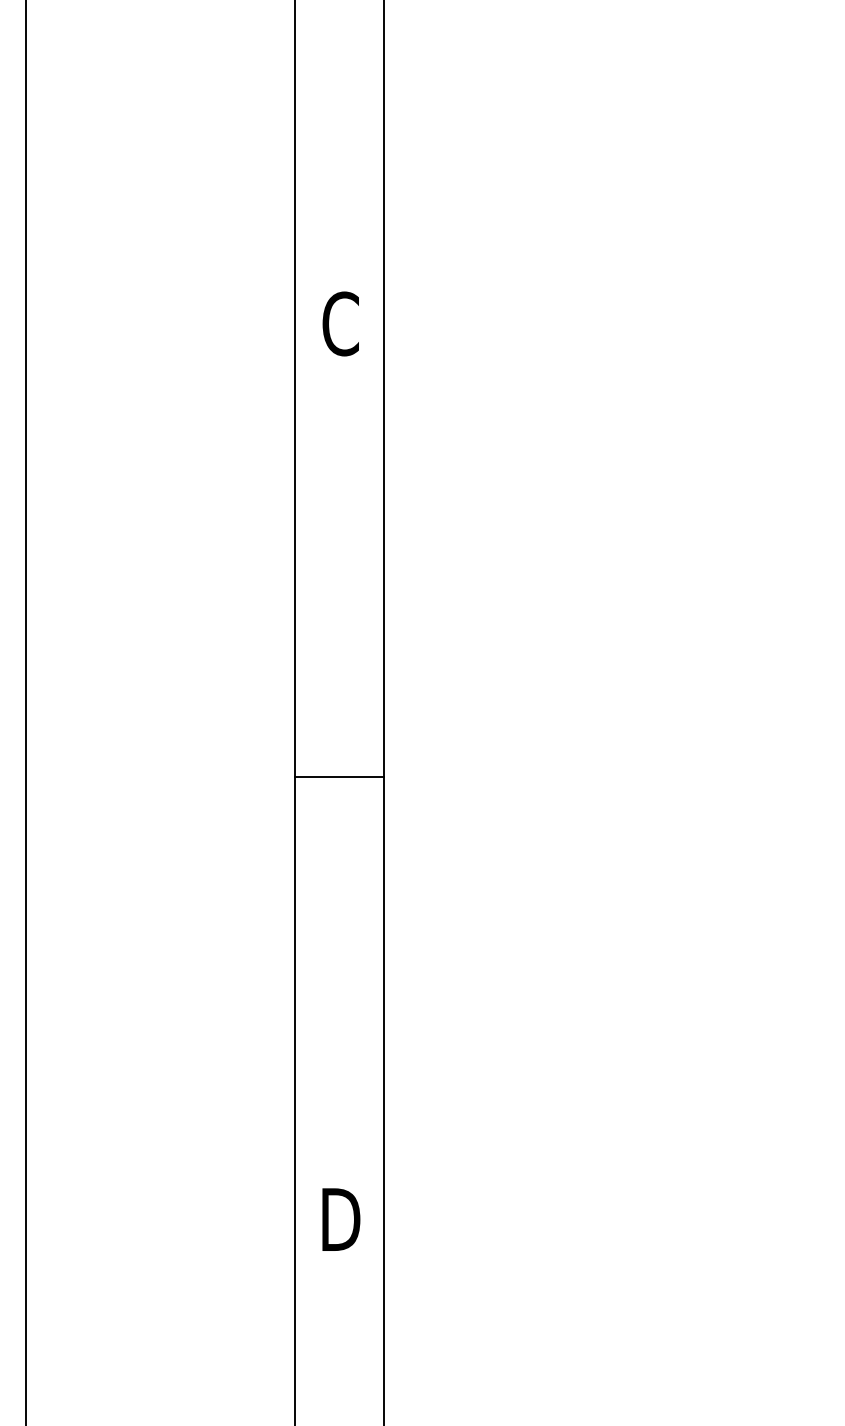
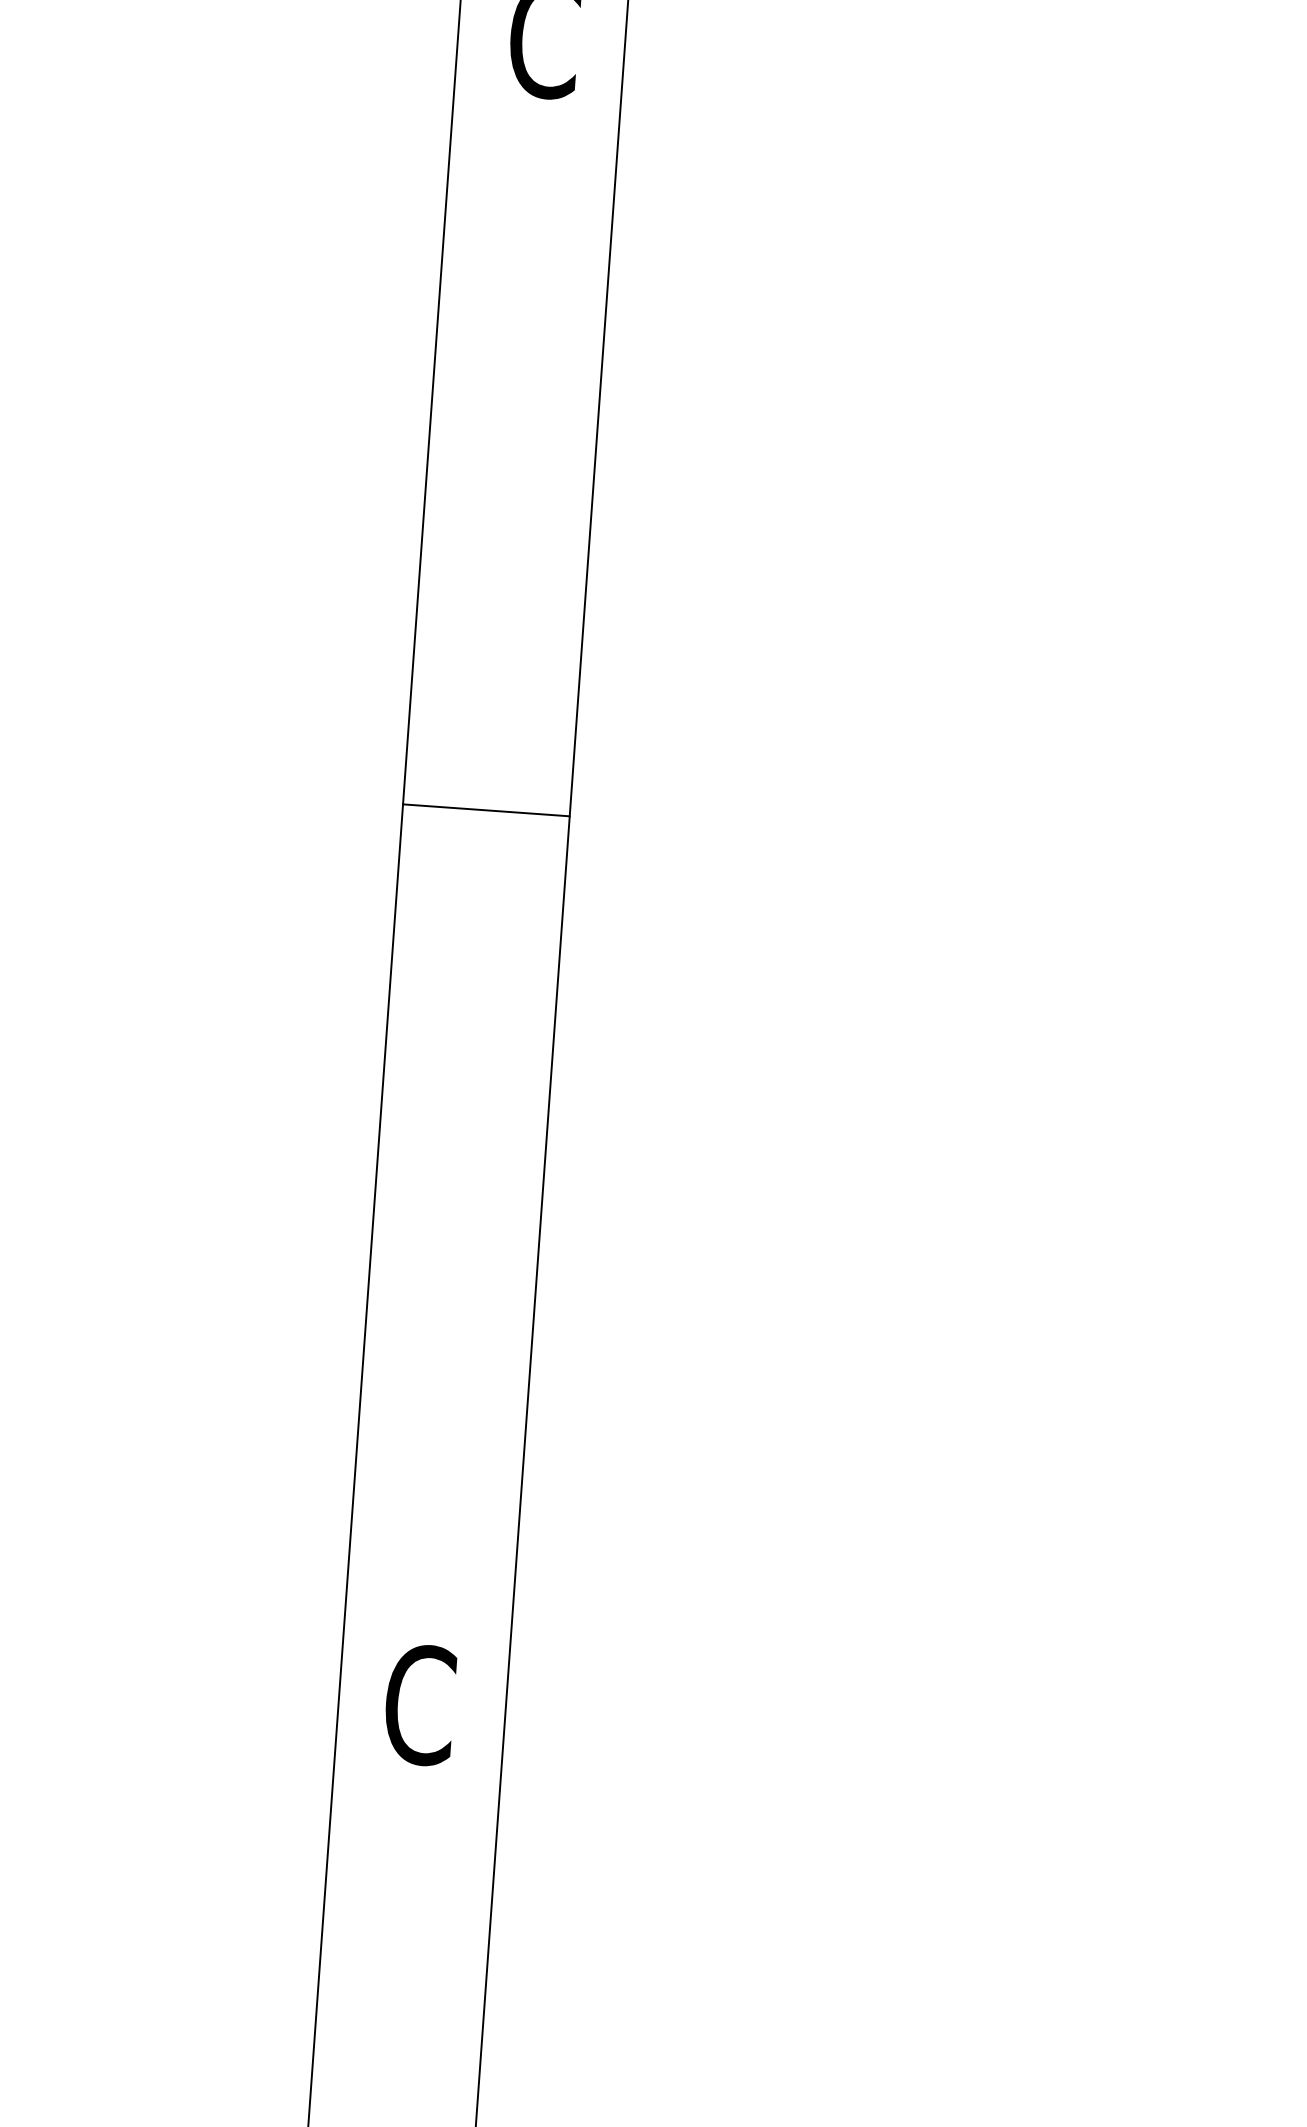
line: (339, 776) -> (486, 809), moved
text: (339, 1219) -> (422, 1704), D -> C

